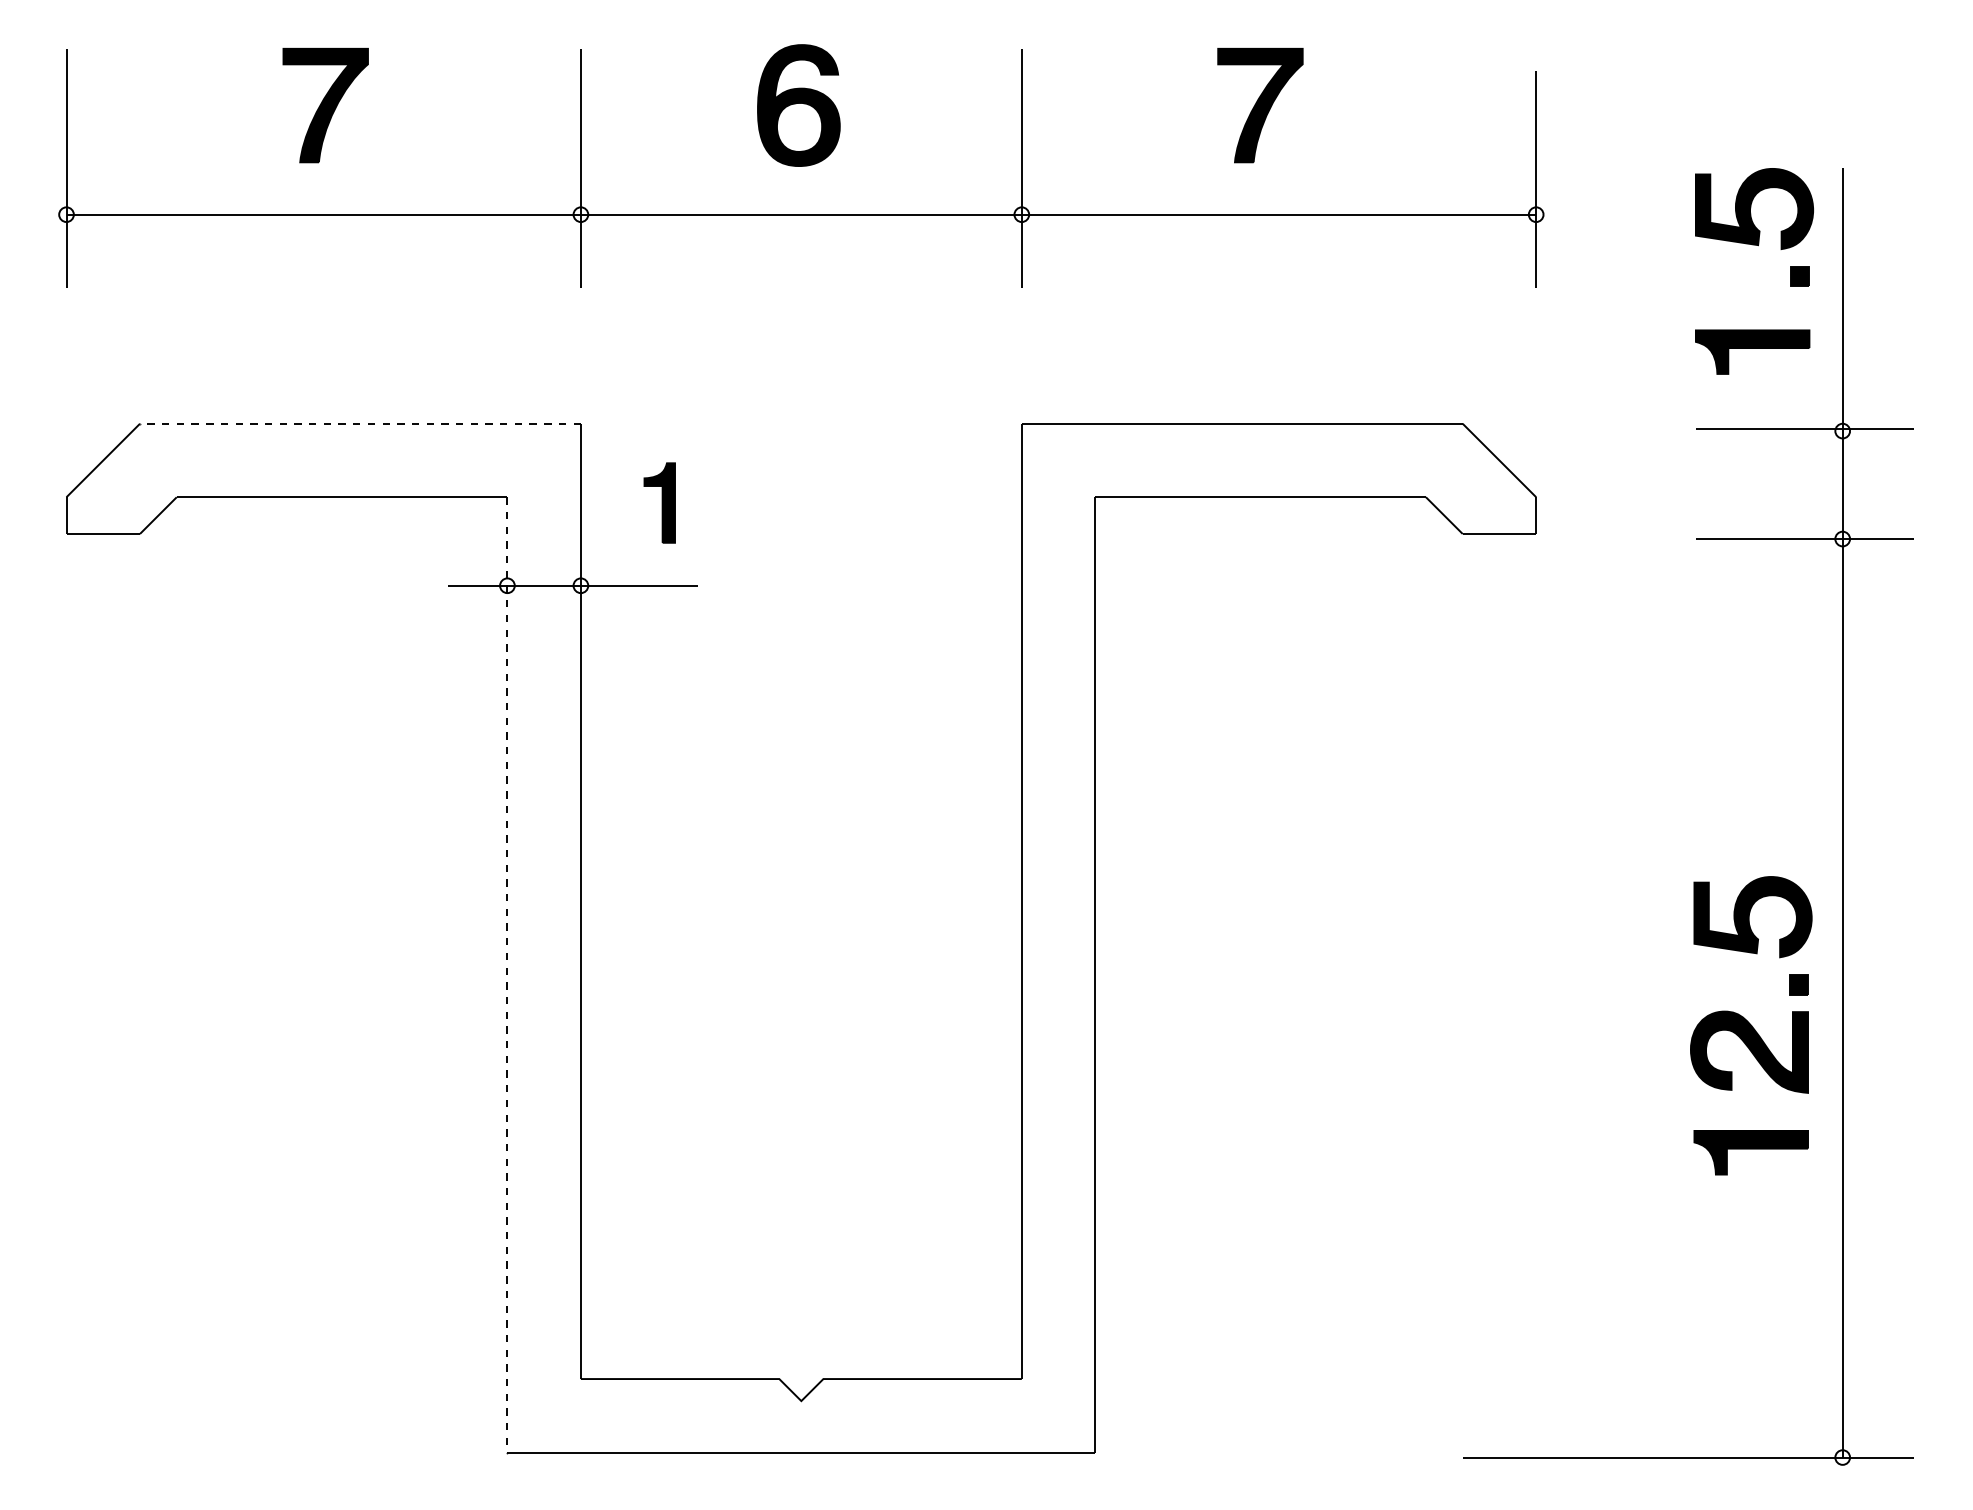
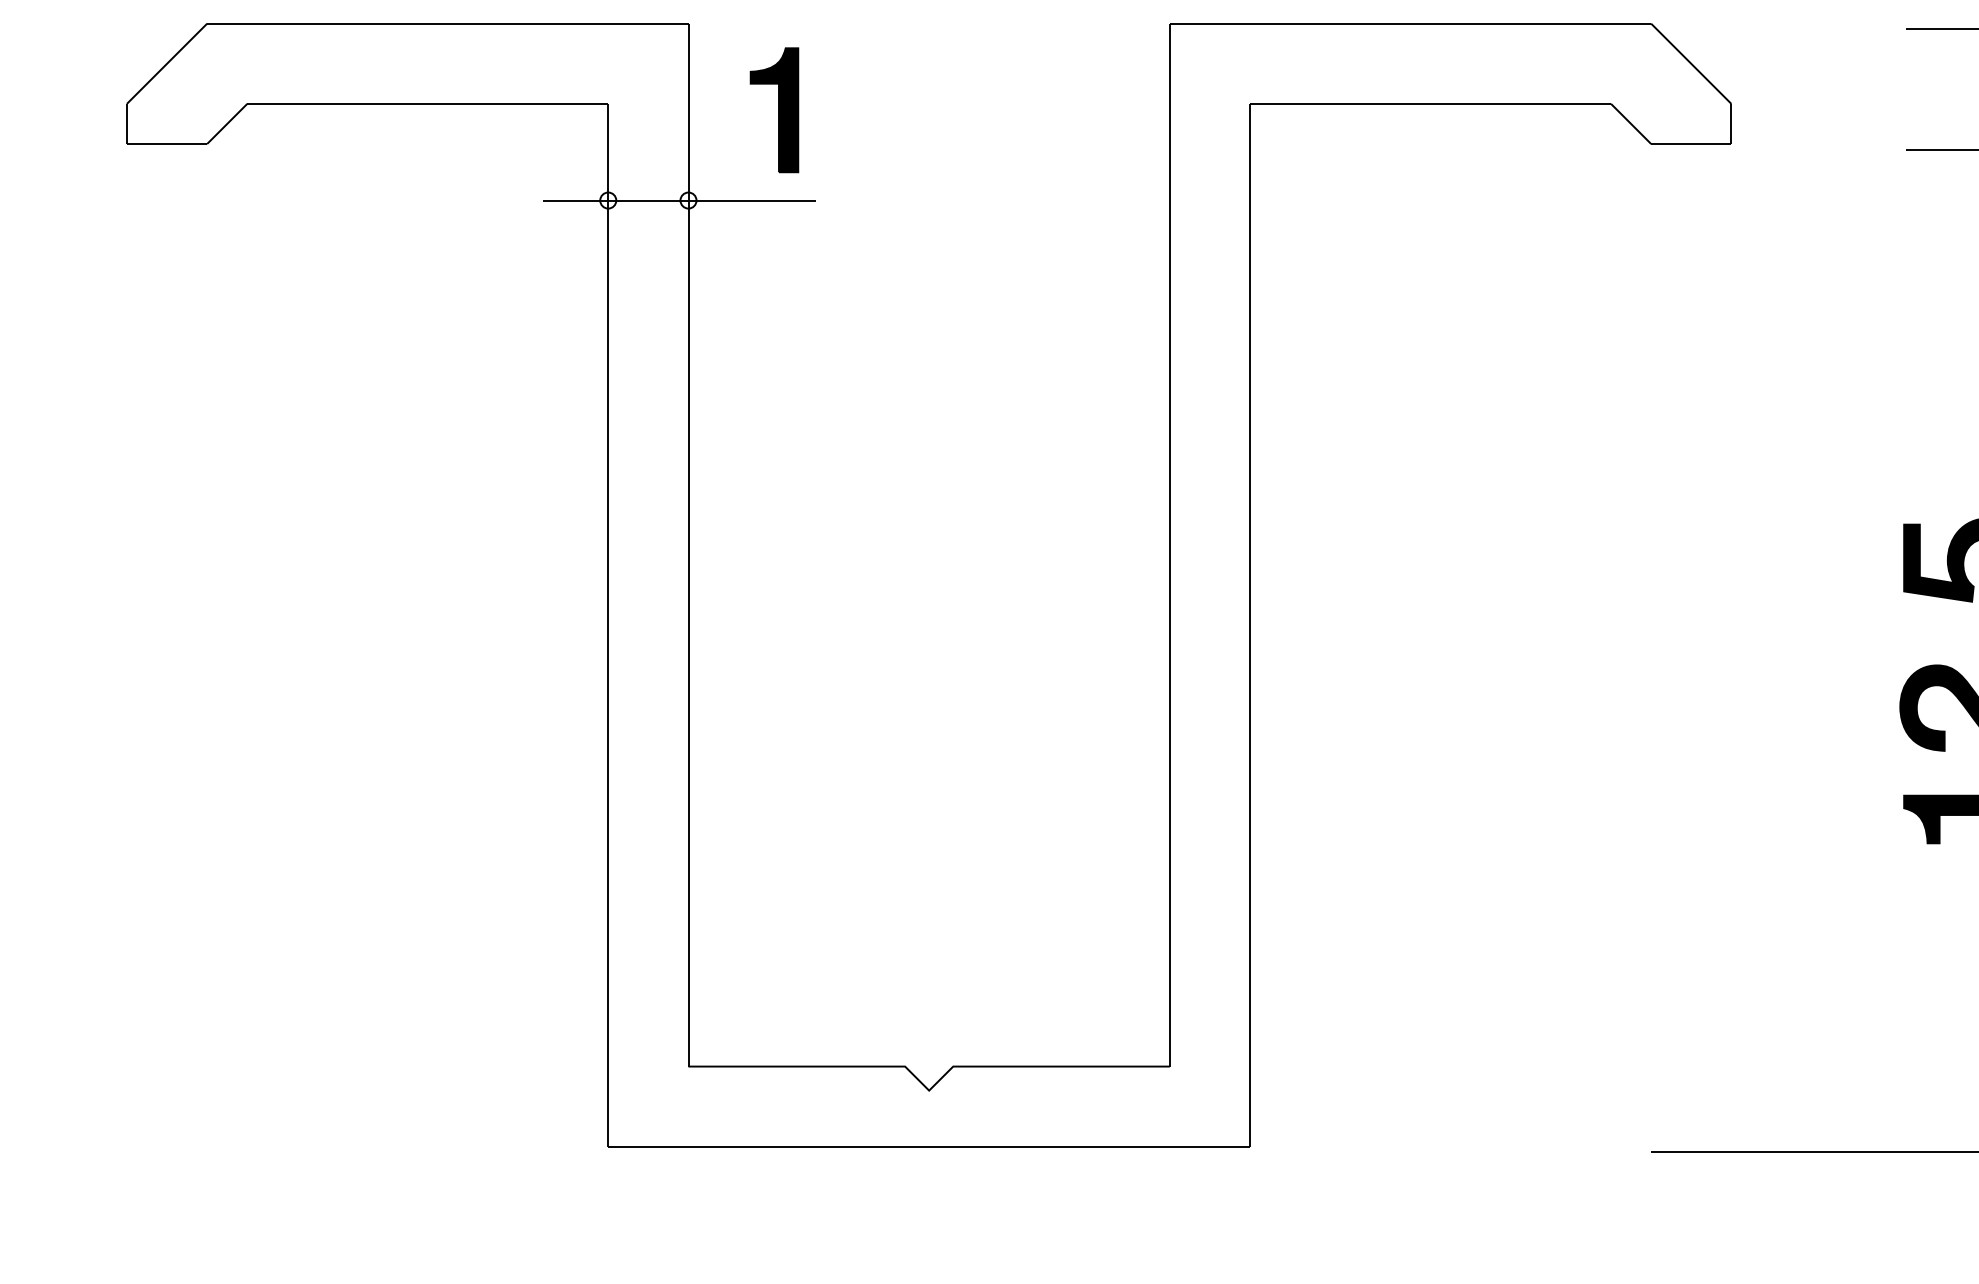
line: (359, 423) -> (446, 23), dashed -> solid
part: (659, 502) -> (774, 109), size x1.43
line: (507, 974) -> (608, 624), dashed -> solid

